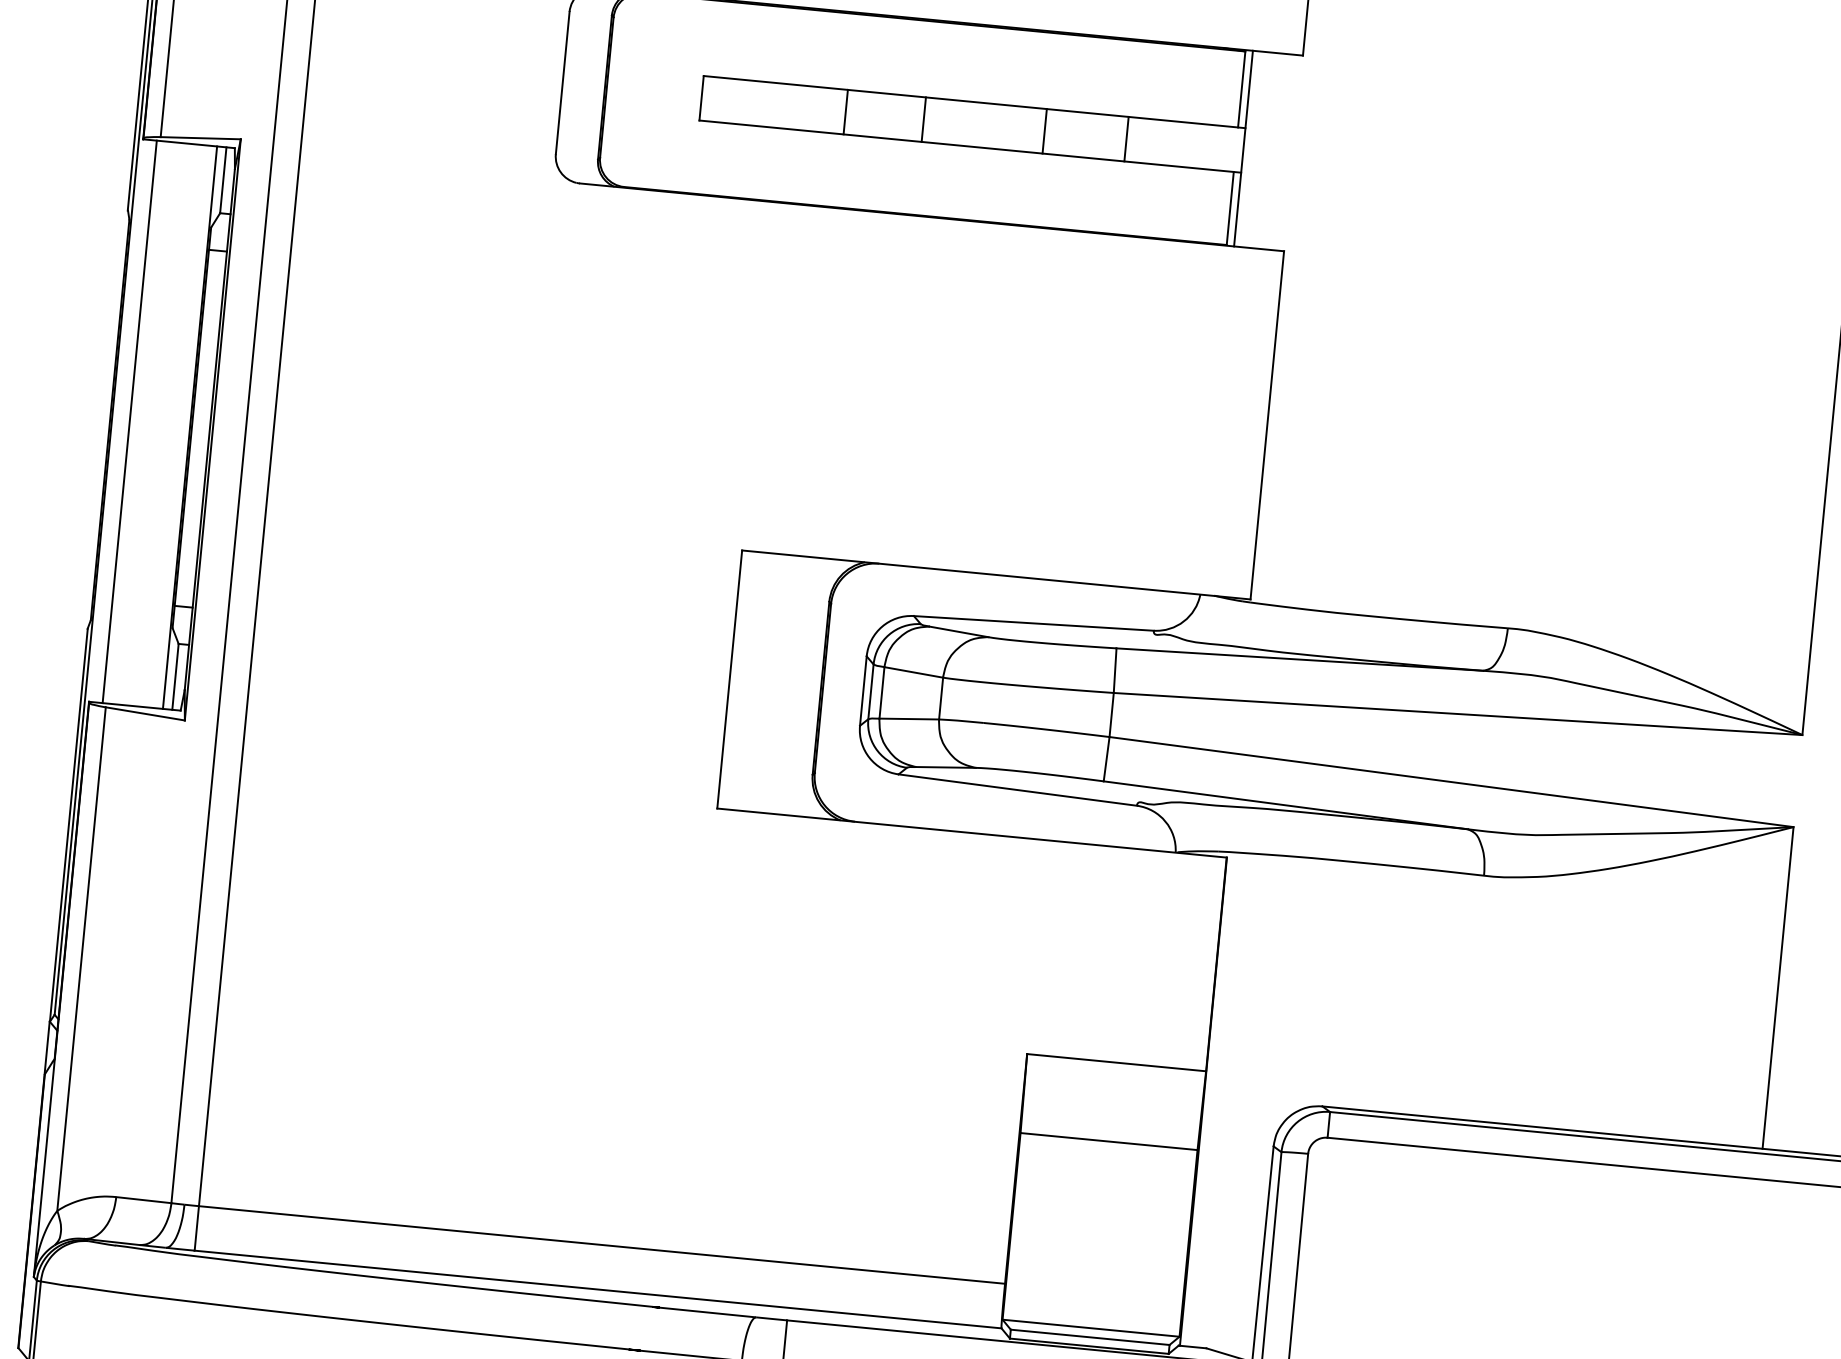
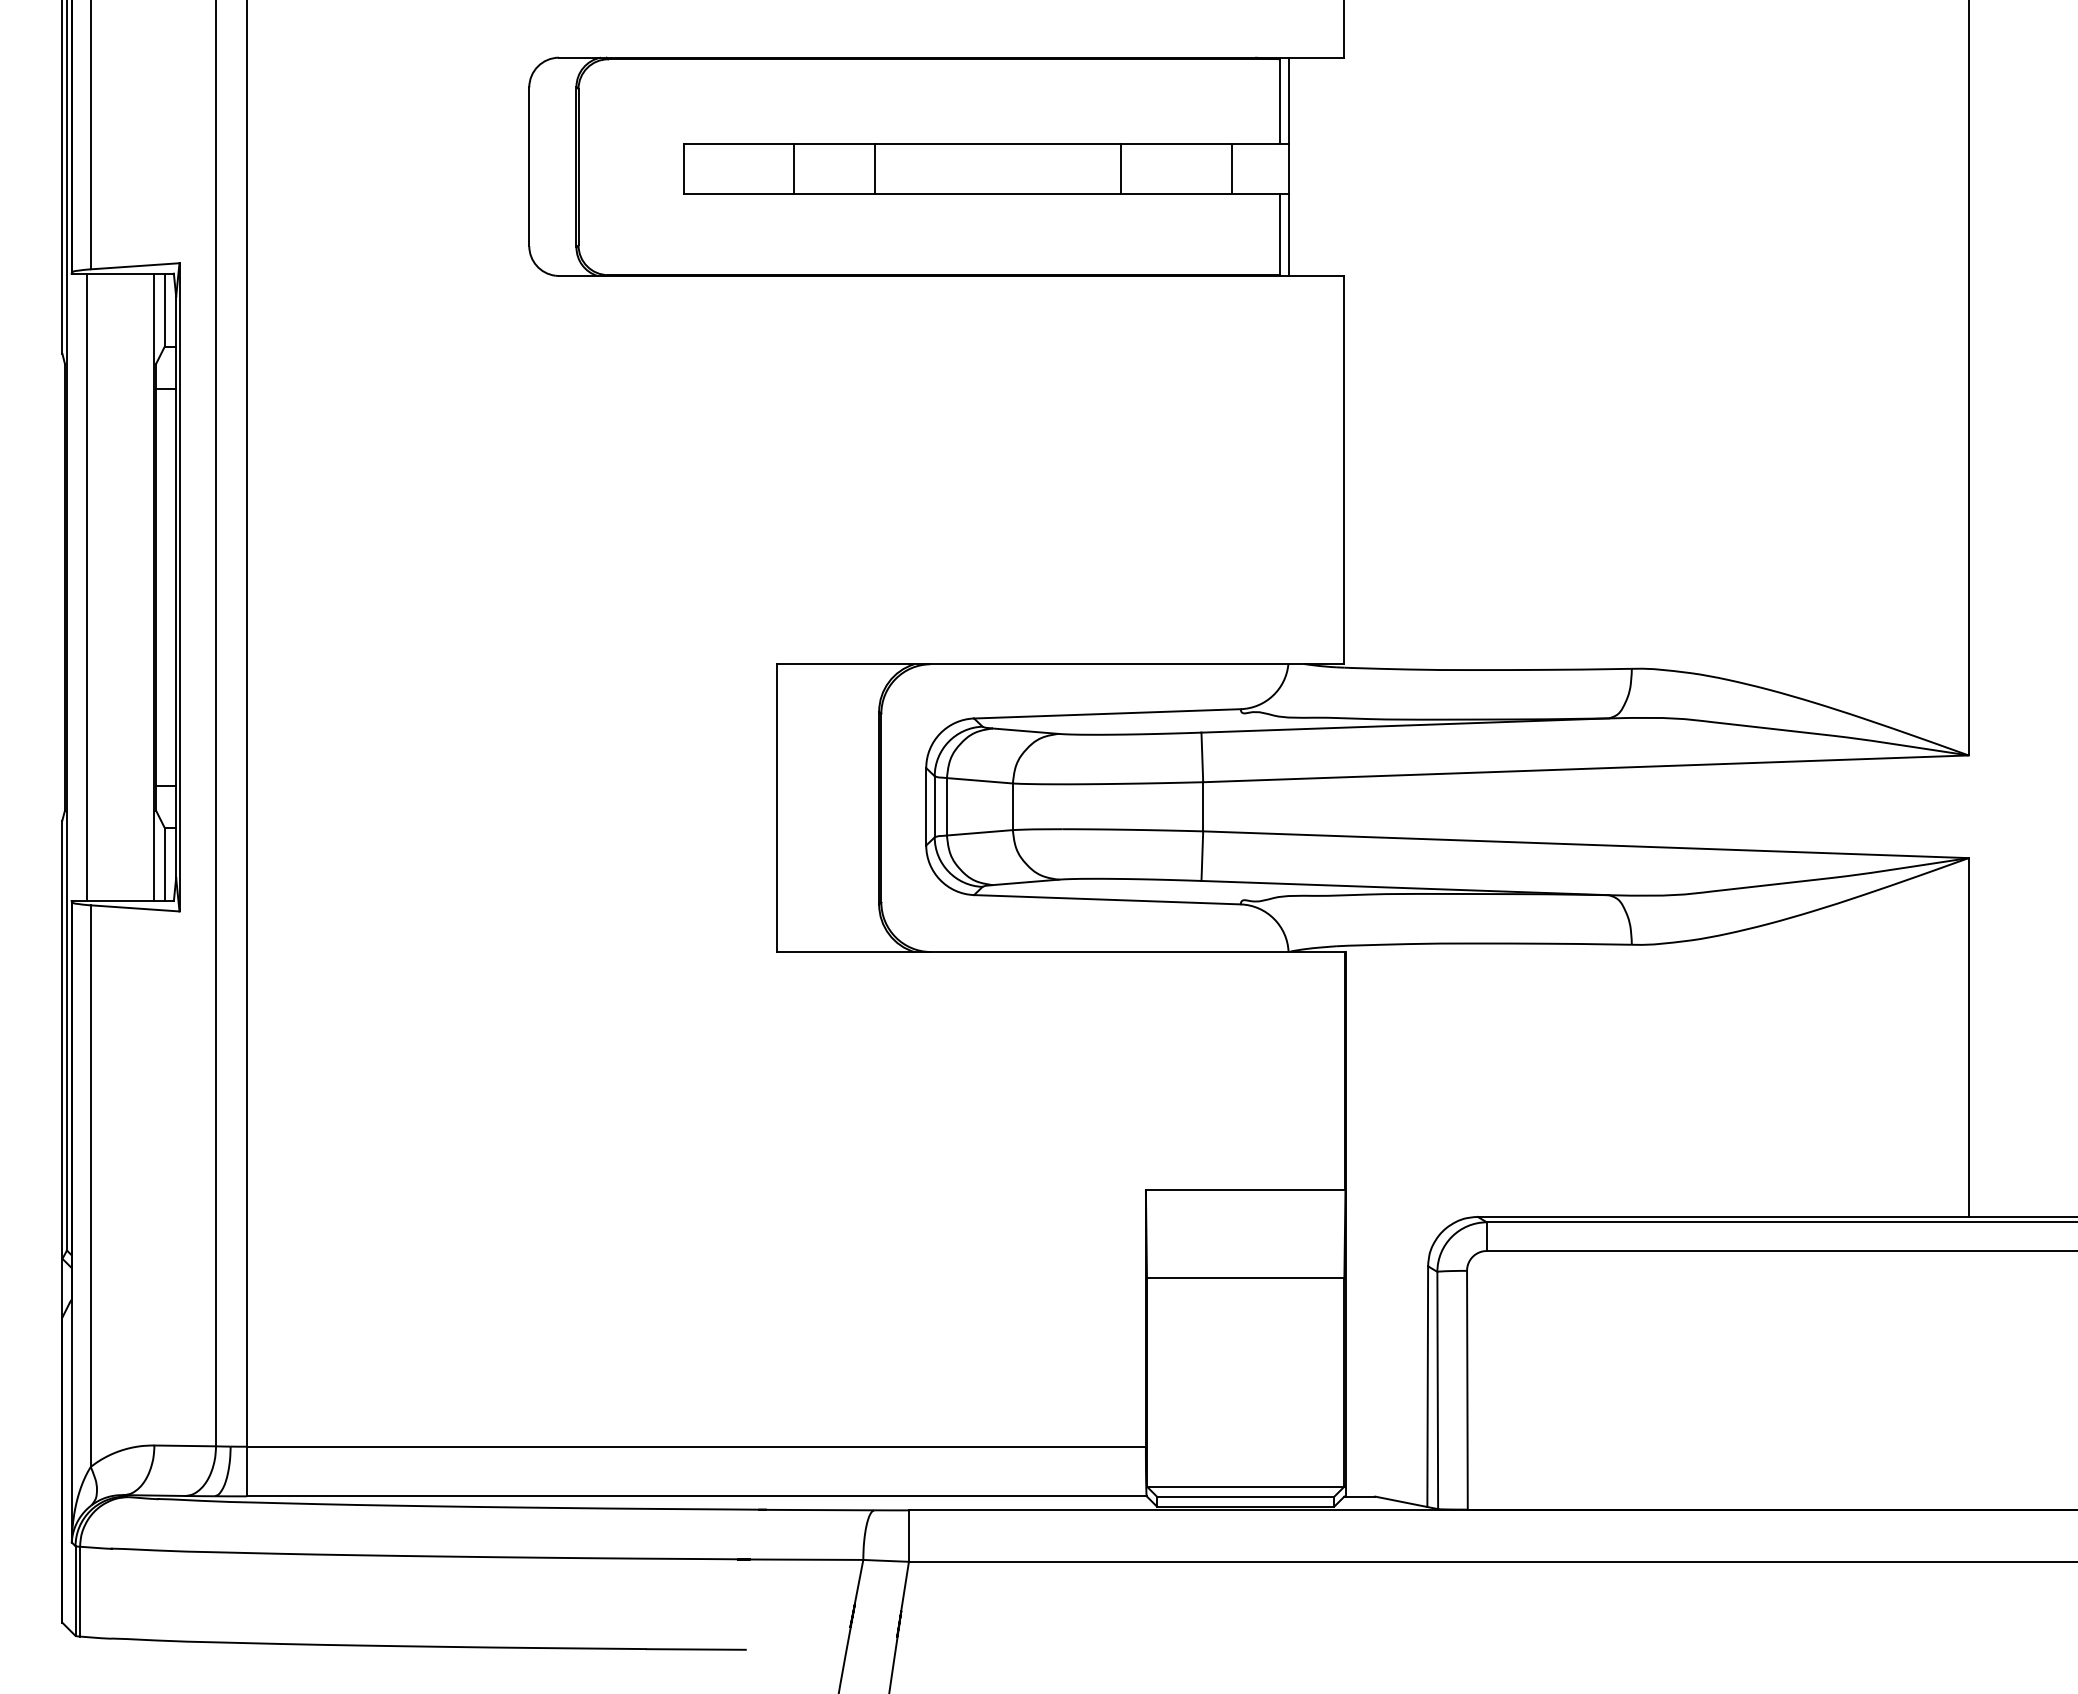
line: (846, 111) -> (794, 168), moved
line: (924, 119) -> (875, 168), moved
line: (1045, 131) -> (1121, 168), moved
line: (1126, 138) -> (1232, 168), moved

